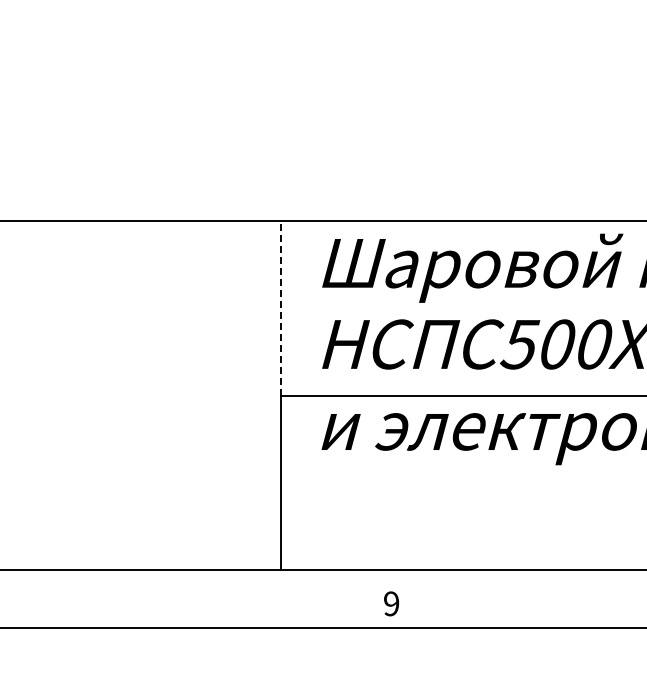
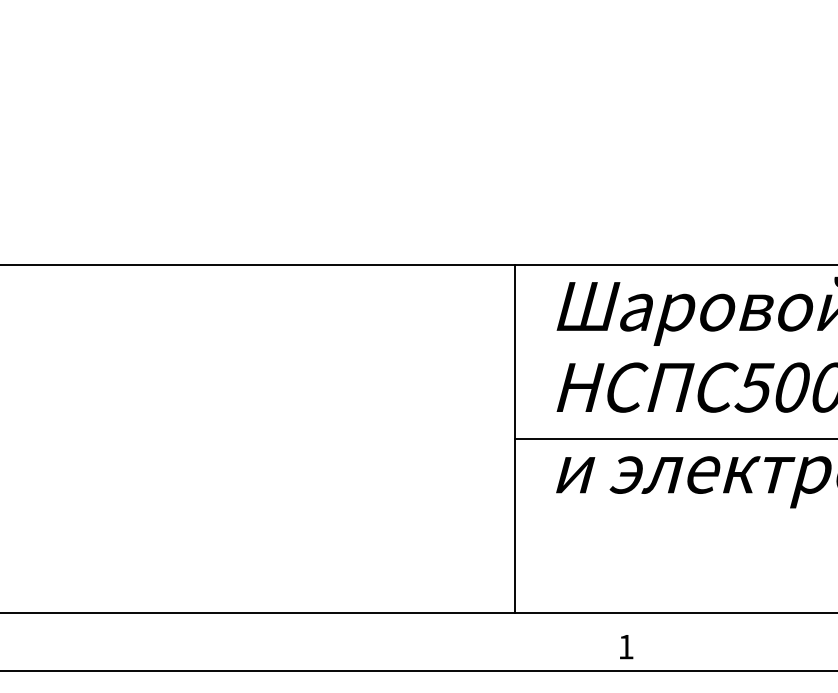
line: (280, 308) -> (515, 351), dashed -> solid
text: (390, 603) -> (625, 646), 9 -> 1

